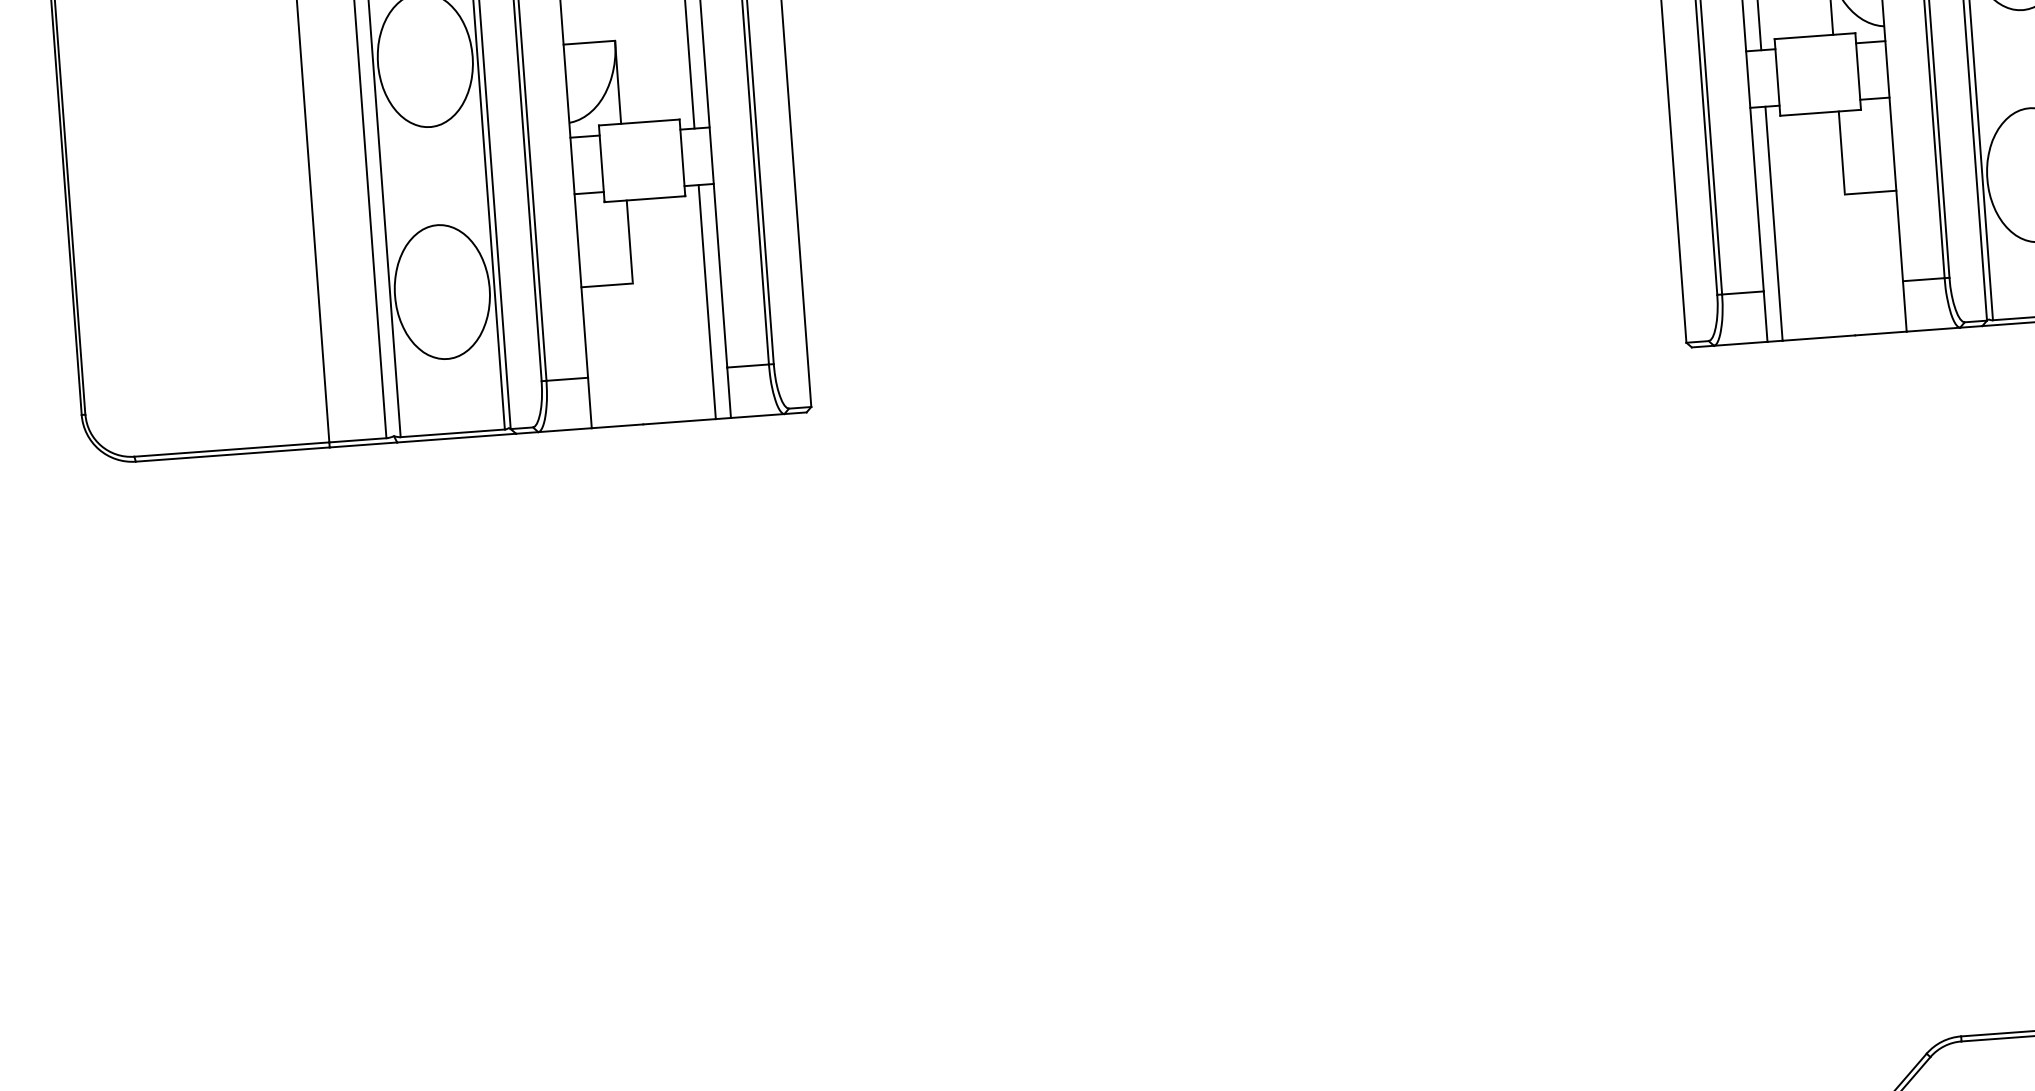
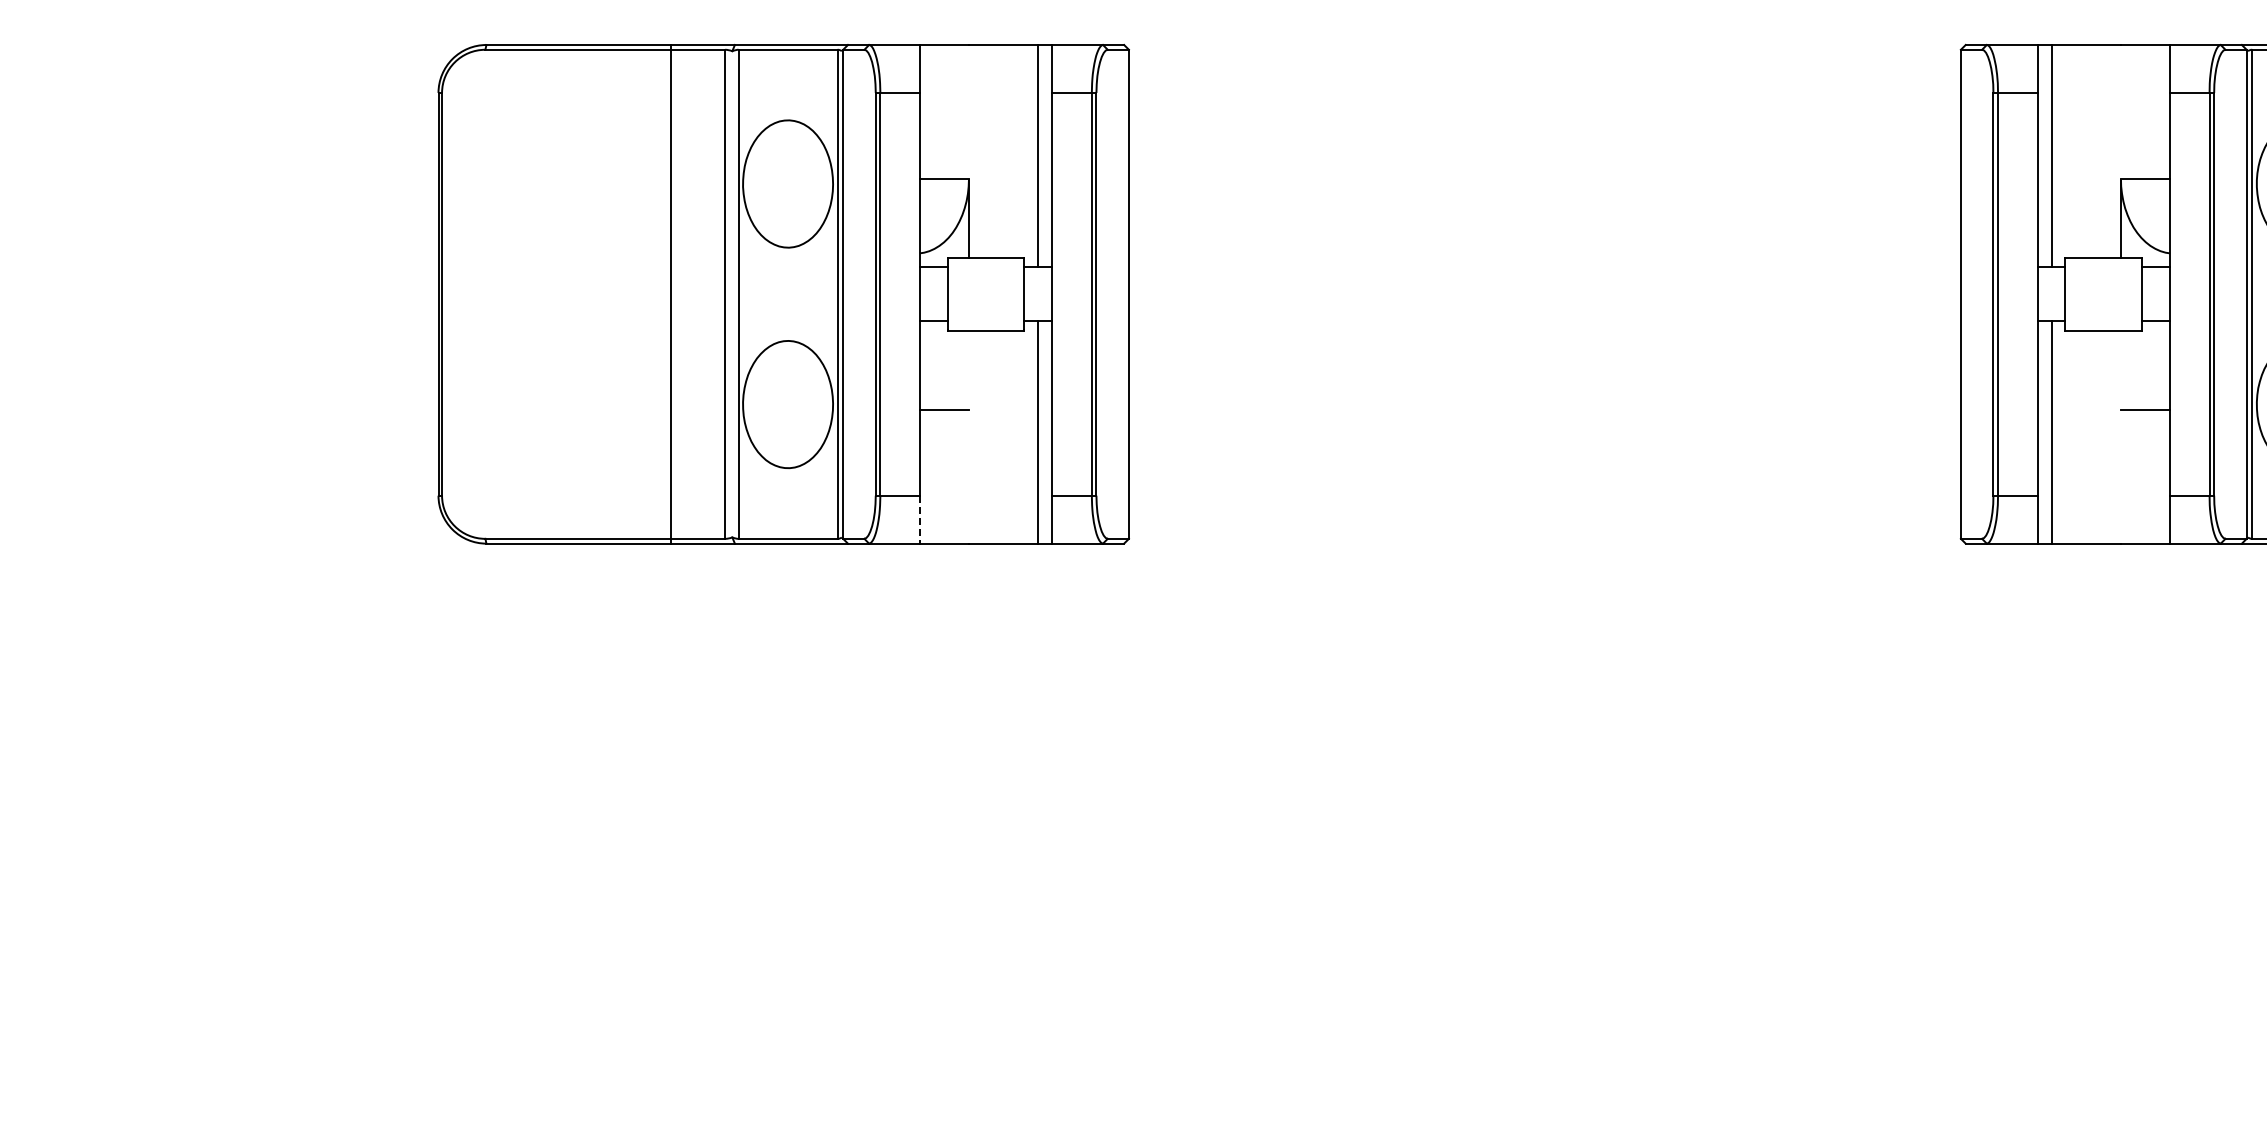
line: (1842, 152) -> (2121, 369), removed
line: (629, 241) -> (968, 369), removed
line: (589, 402) -> (919, 519), solid -> dashed

